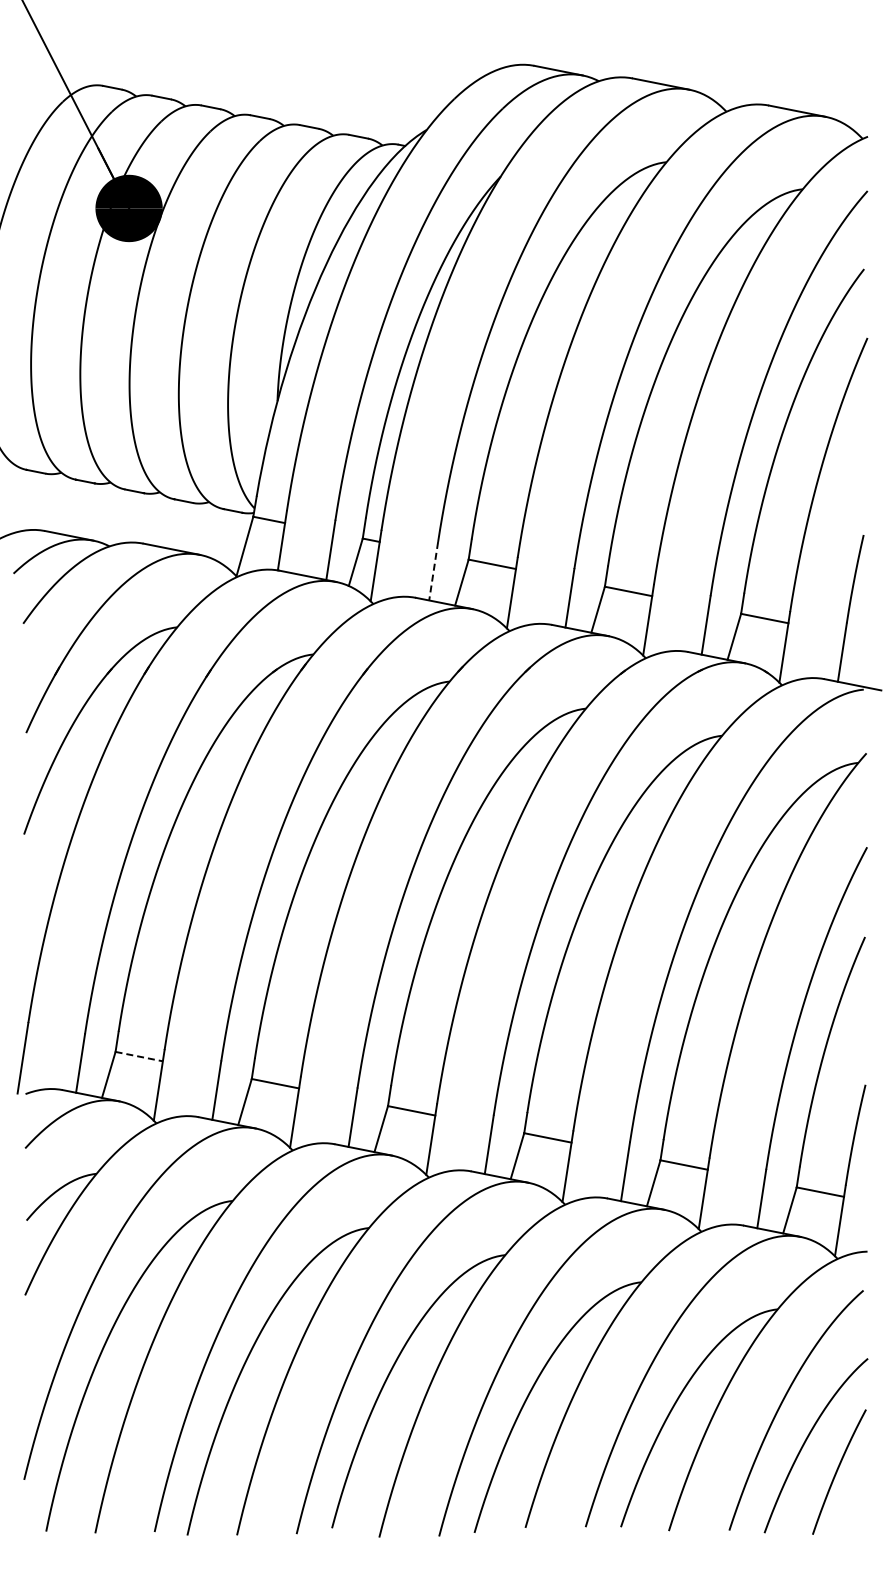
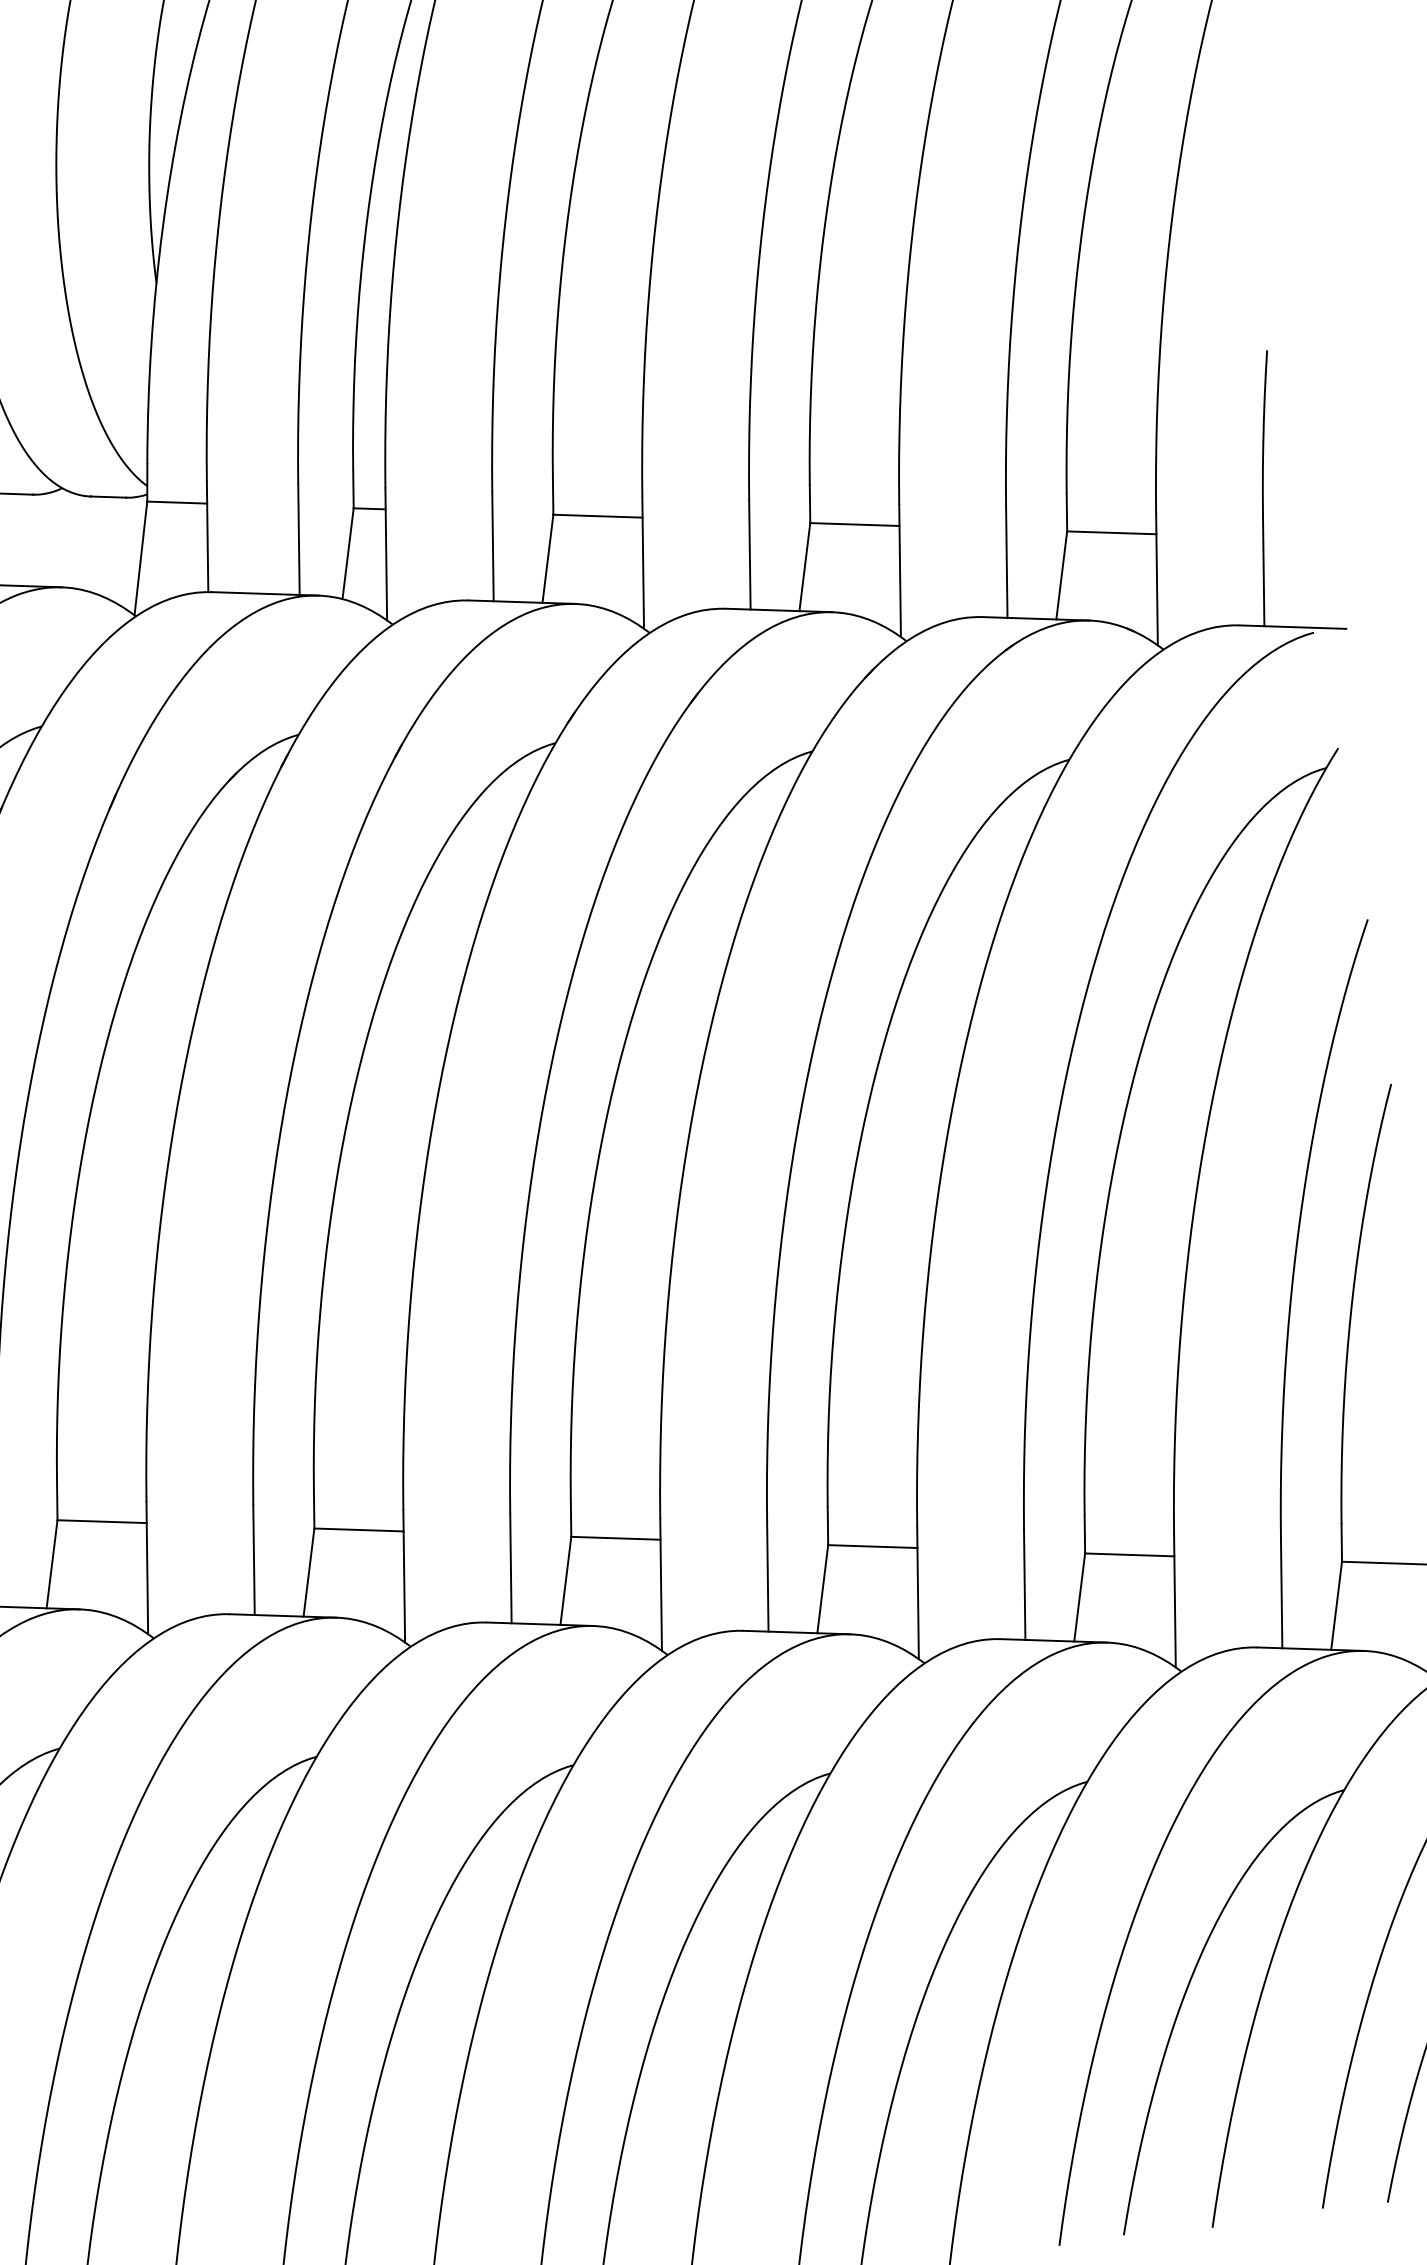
line: (433, 571) -> (492, 547), dashed -> solid
line: (139, 1056) -> (102, 1521), dashed -> solid

